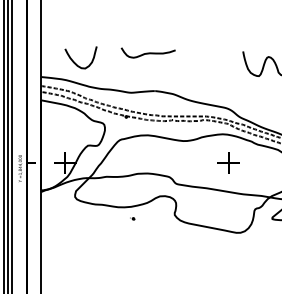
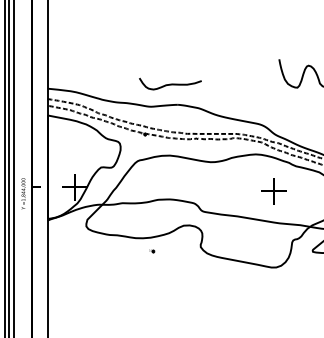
curve: (148, 52) -> (170, 83), moved
curve: (75, 62) -> (86, 71), removed
part: (228, 163) -> (273, 191), moved

